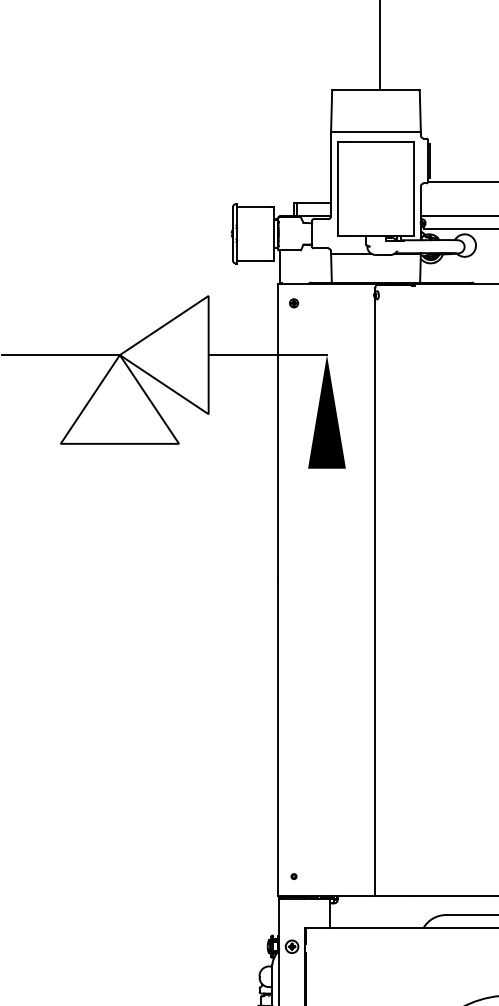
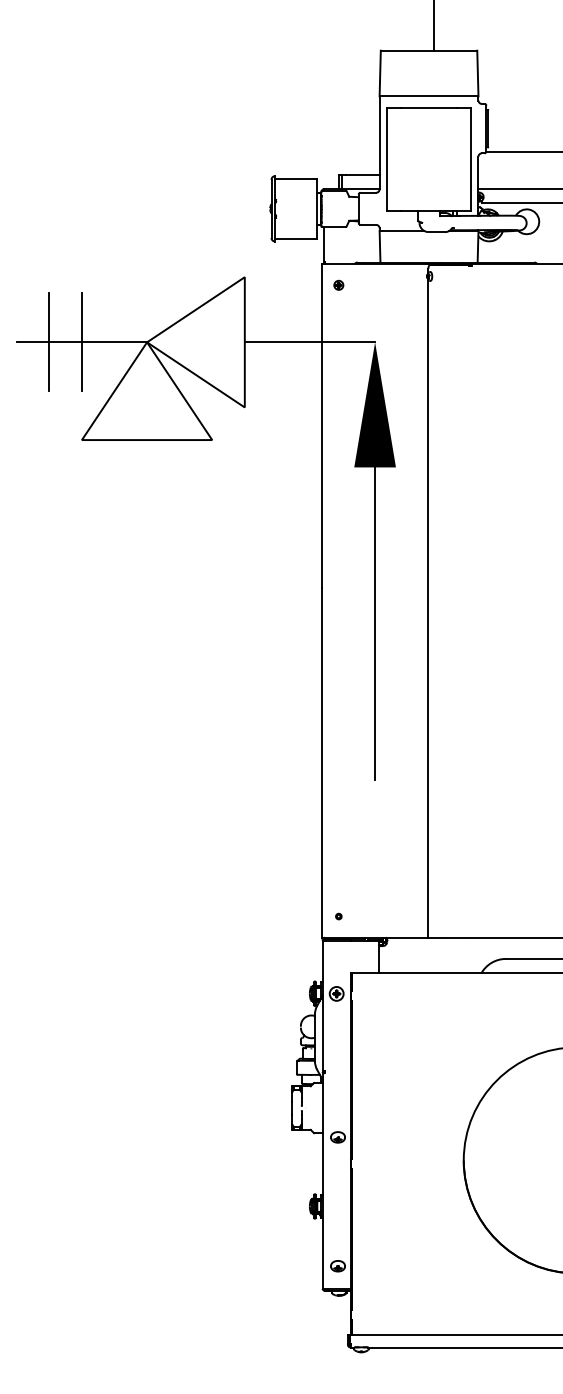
line: (31, 355) -> (49, 342), added
line: (60, 355) -> (81, 342), added
line: (327, 610) -> (375, 623), added

